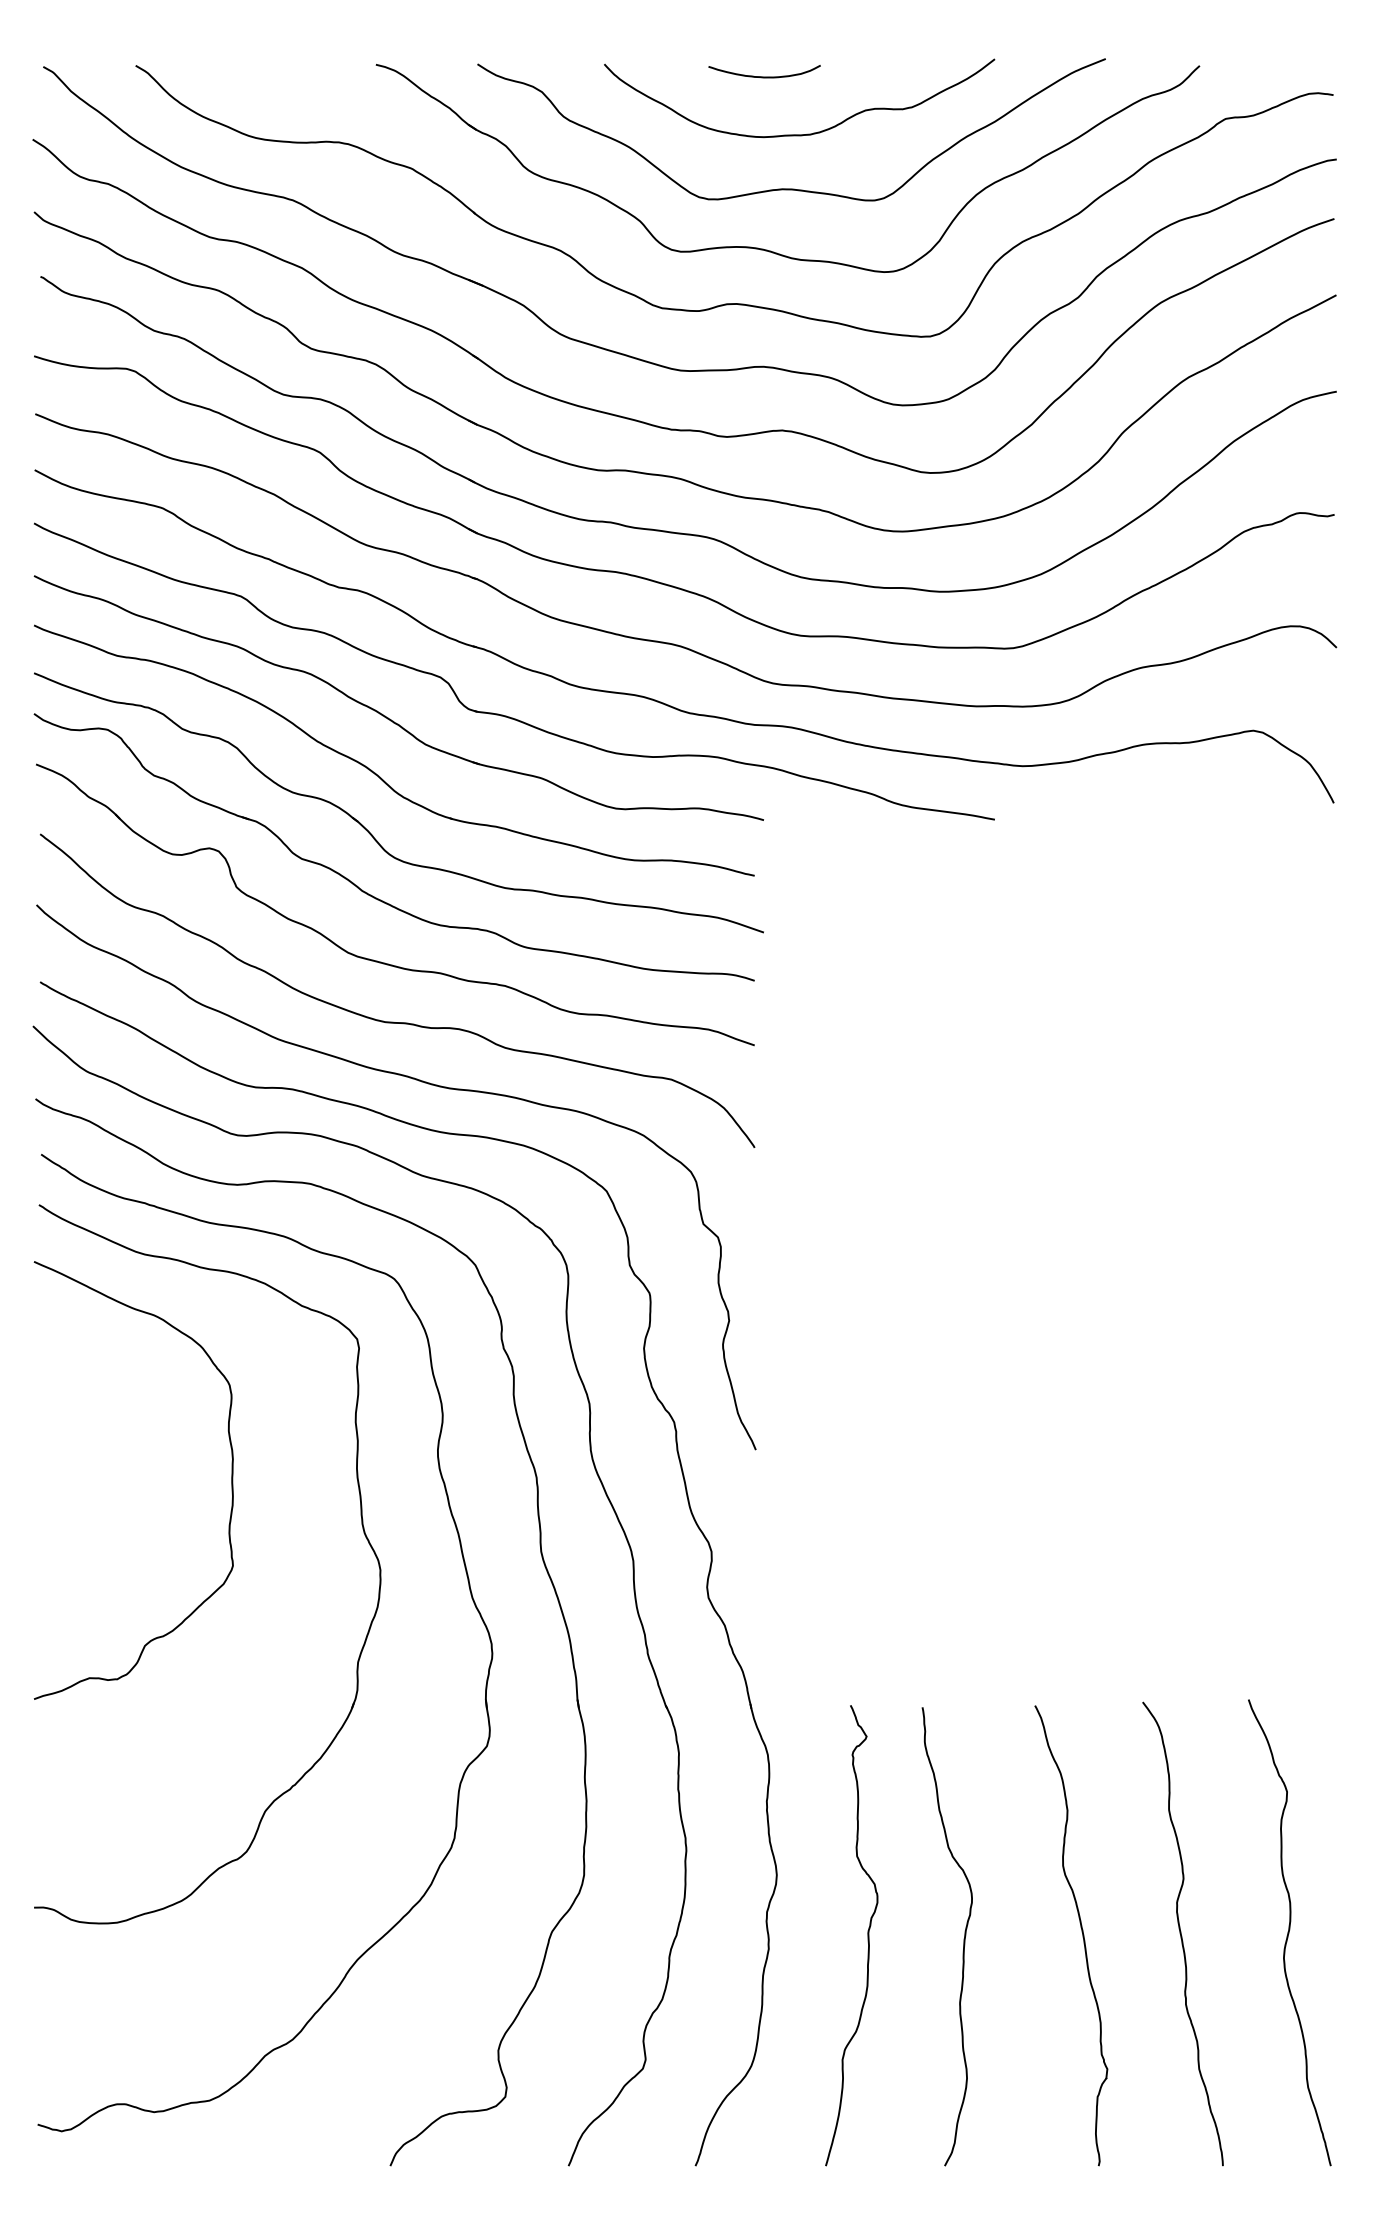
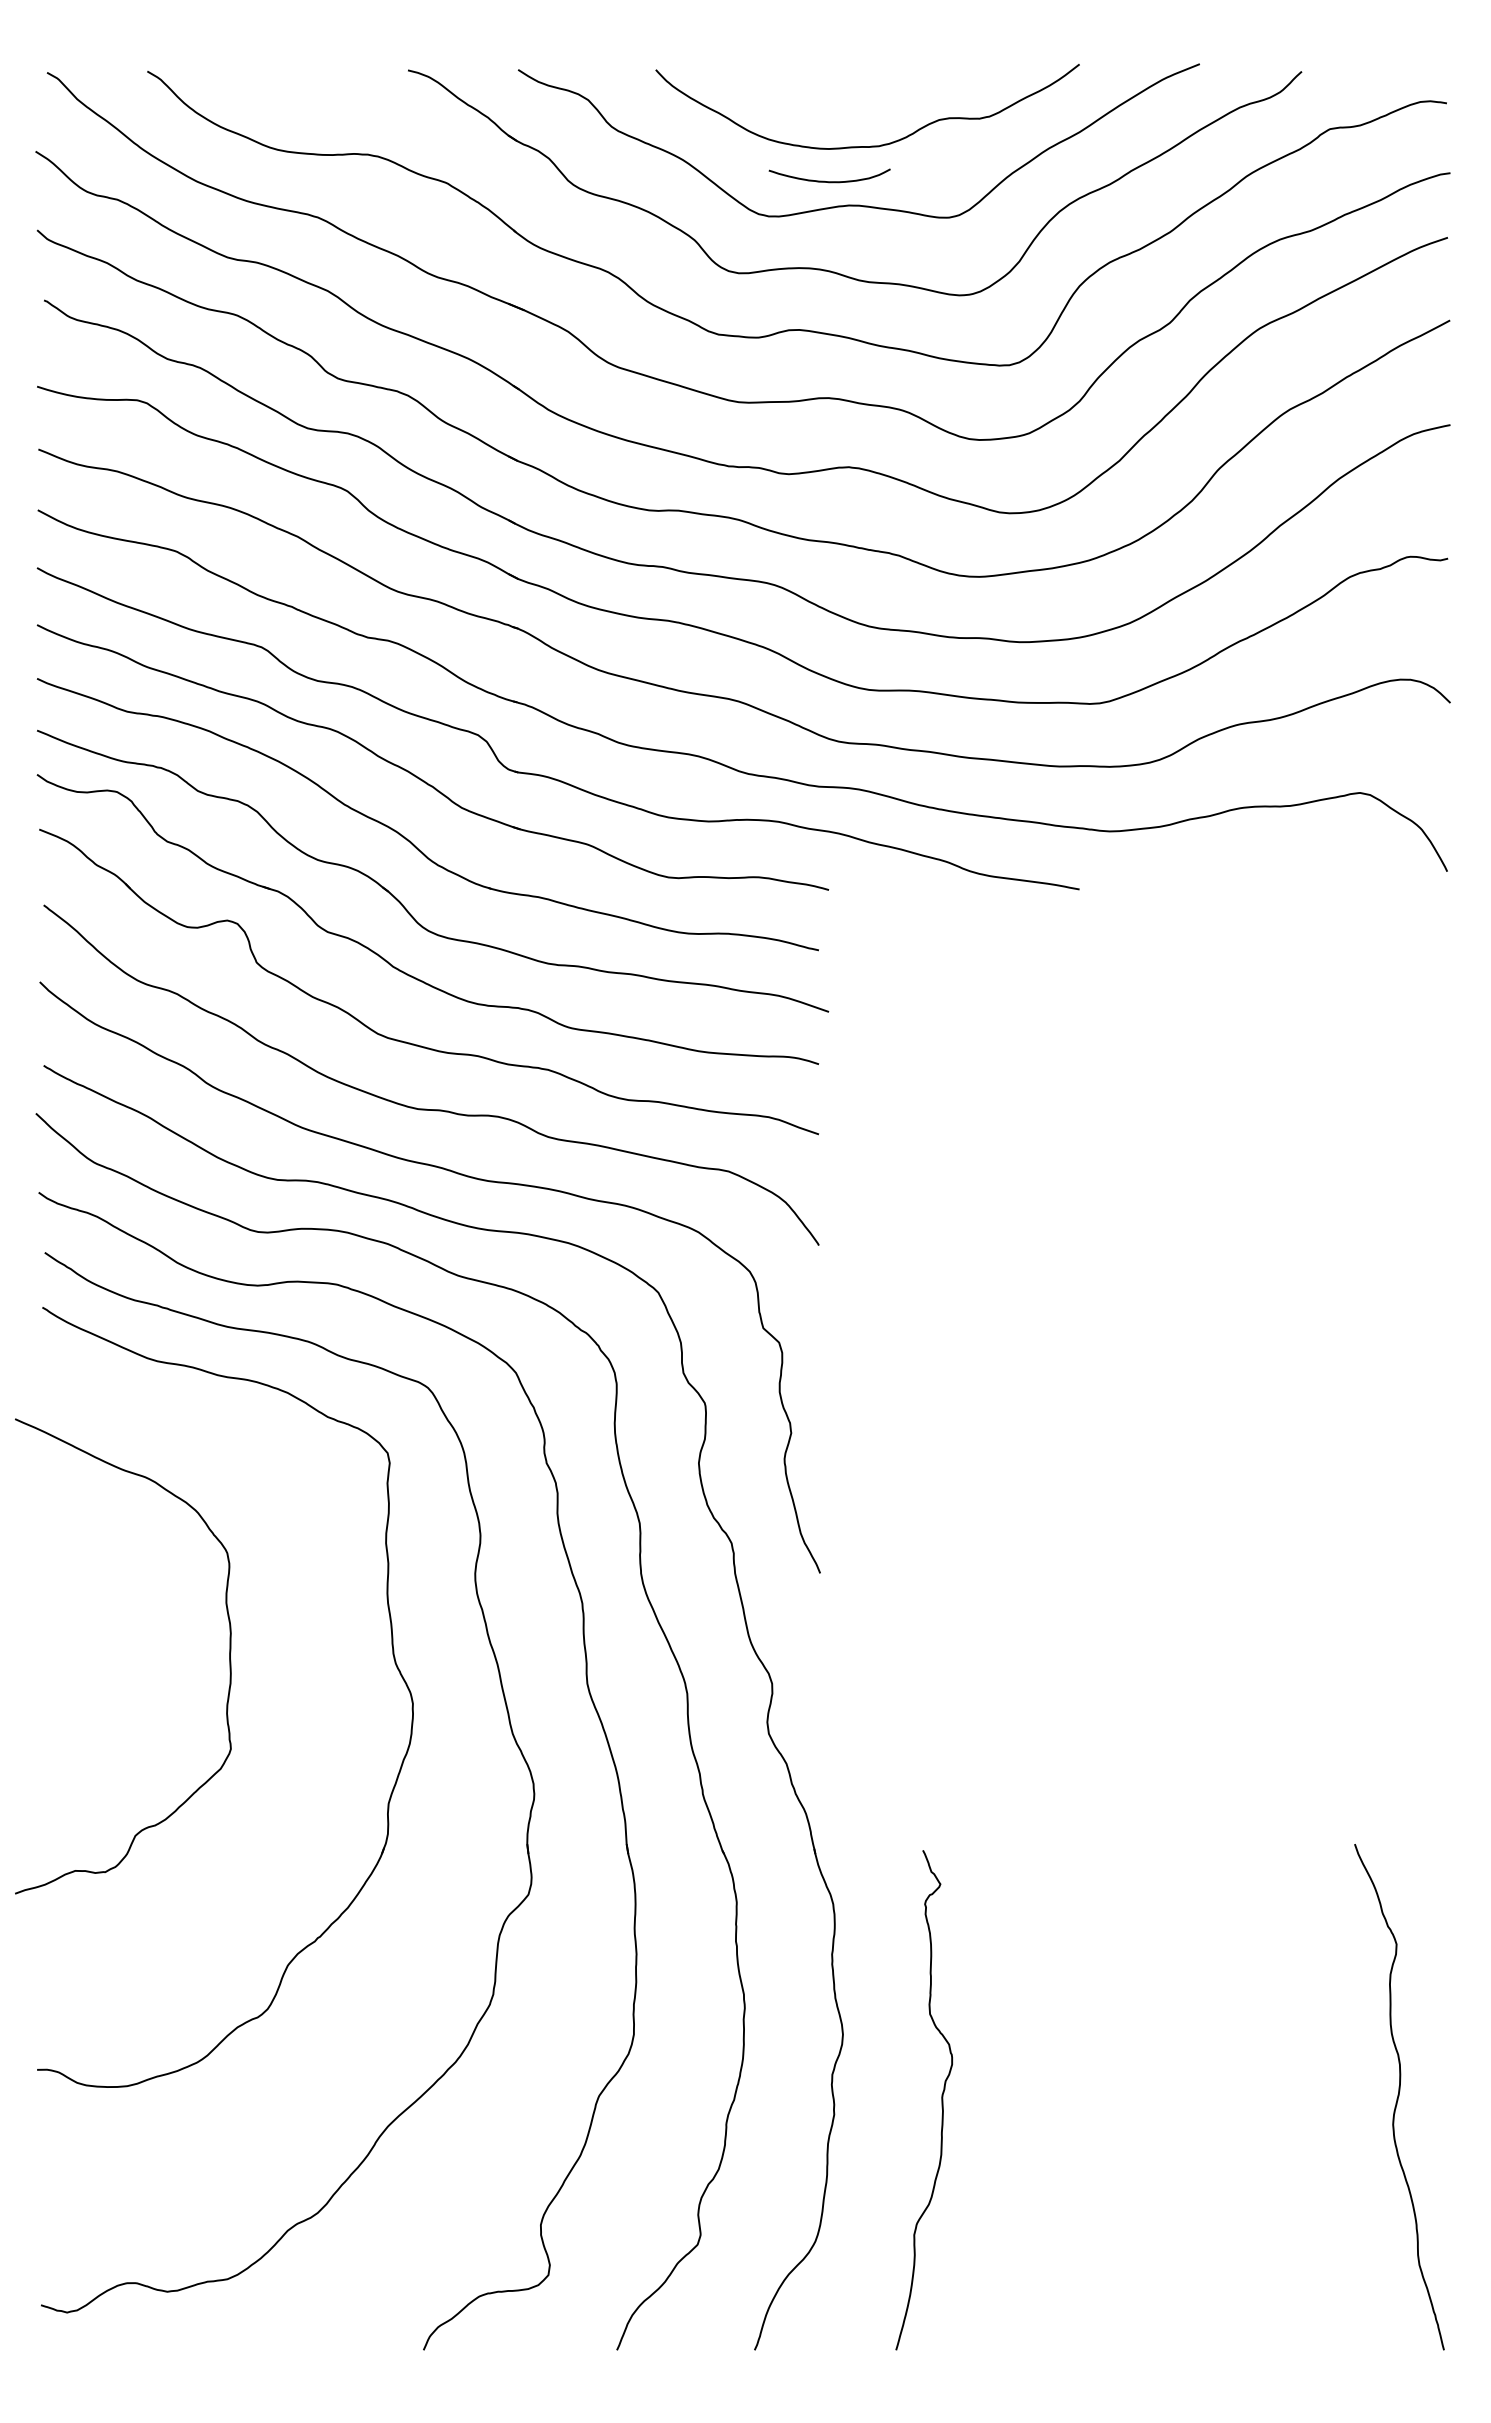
curve: (764, 76) -> (829, 181), moved
curve: (231, 1480) -> (229, 1656), moved
curve: (1181, 1934) -> (1282, 2098), removed
curve: (1082, 1935) -> (1174, 2100), removed
curve: (963, 1939) -> (1045, 2104), removed

